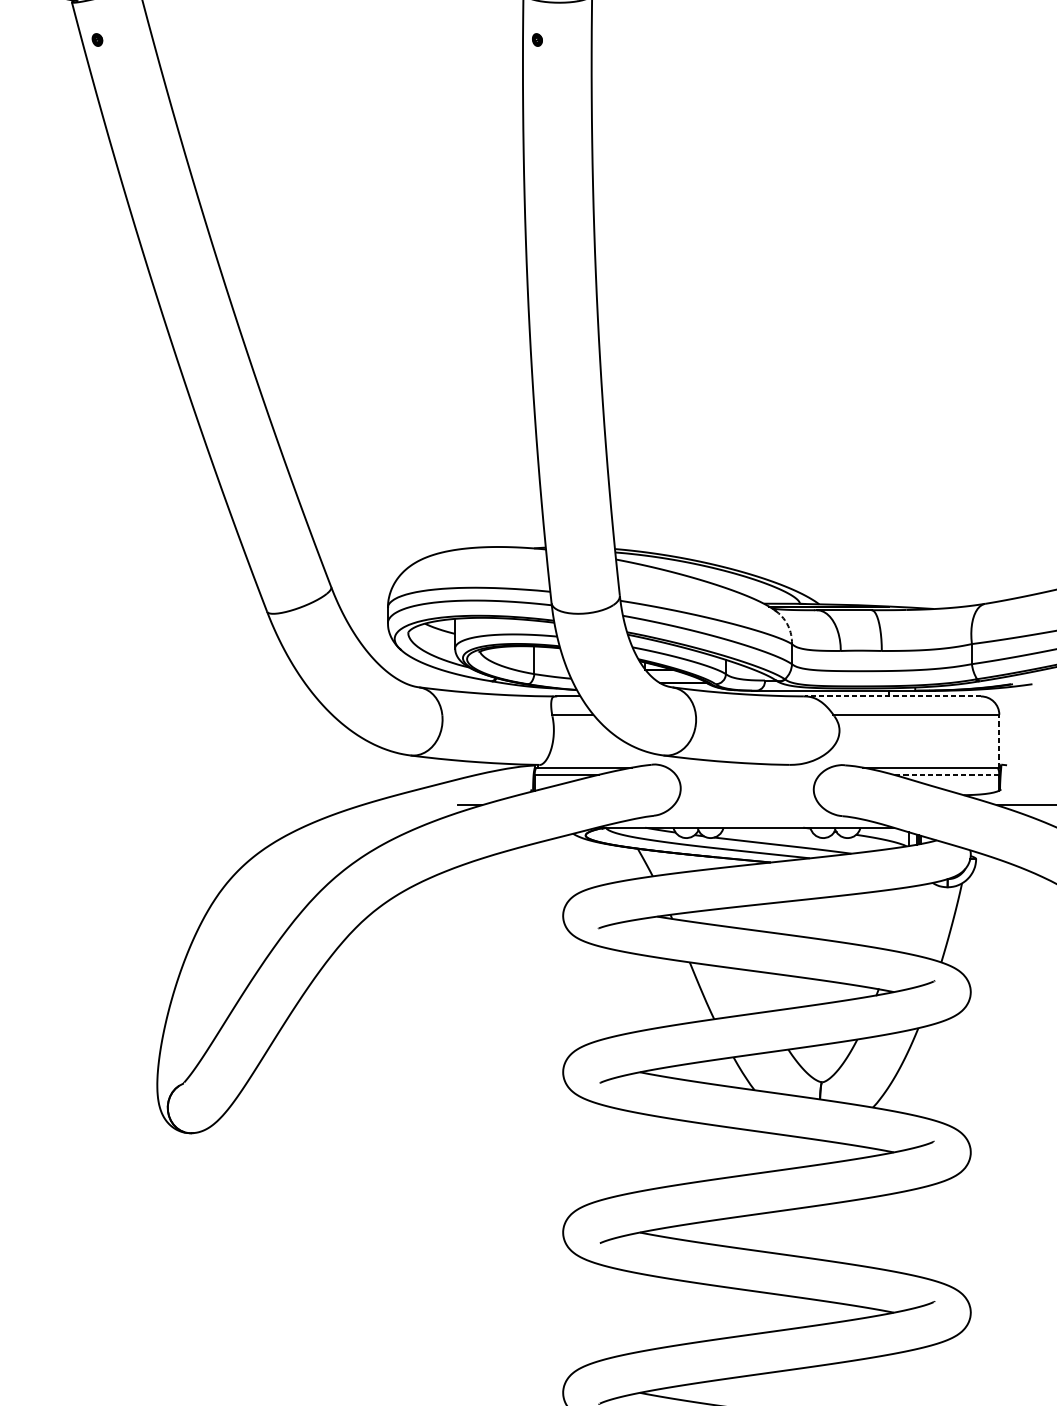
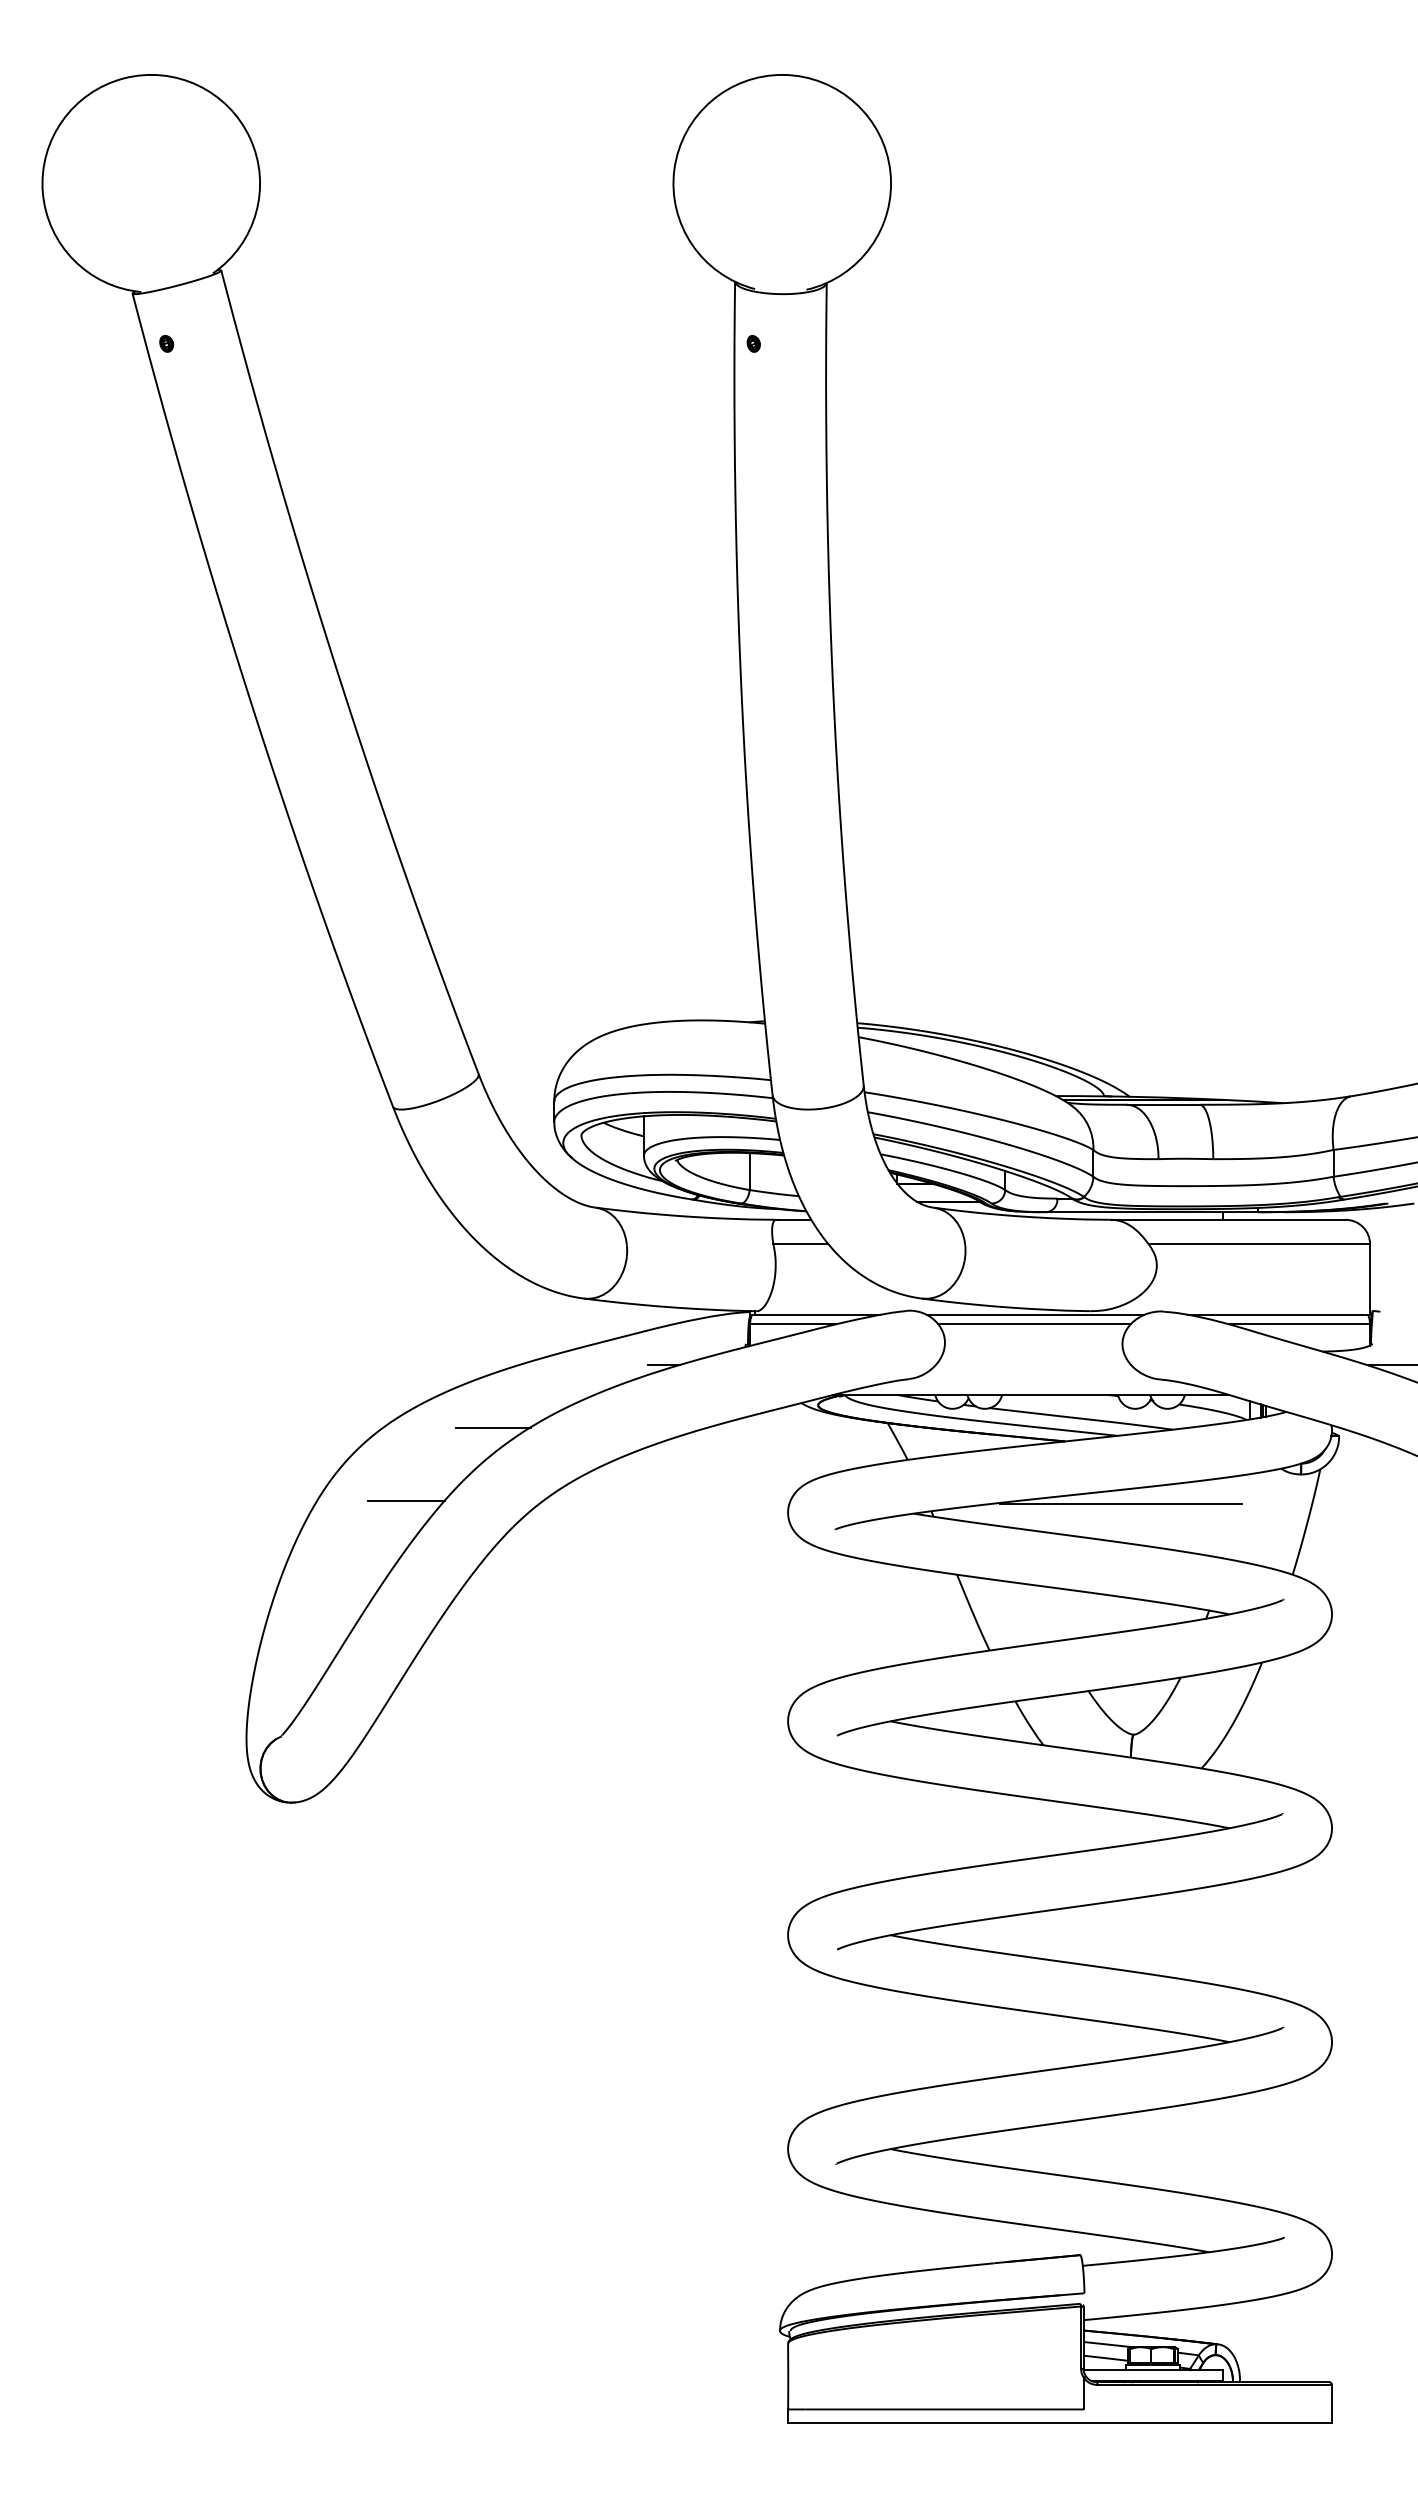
arc: (788, 626) -> (1088, 1126), dashed -> solid
line: (892, 696) -> (1227, 1219), dashed -> solid
line: (999, 741) -> (1370, 1279), dashed -> solid
line: (748, 768) -> (1035, 1315), added
line: (747, 774) -> (1034, 1324), added
line: (946, 774) -> (1299, 1324), dashed -> solid
line: (341, 852) -> (492, 1427), added
line: (276, 907) -> (405, 1501), added
line: (812, 909) -> (1120, 1503), added

